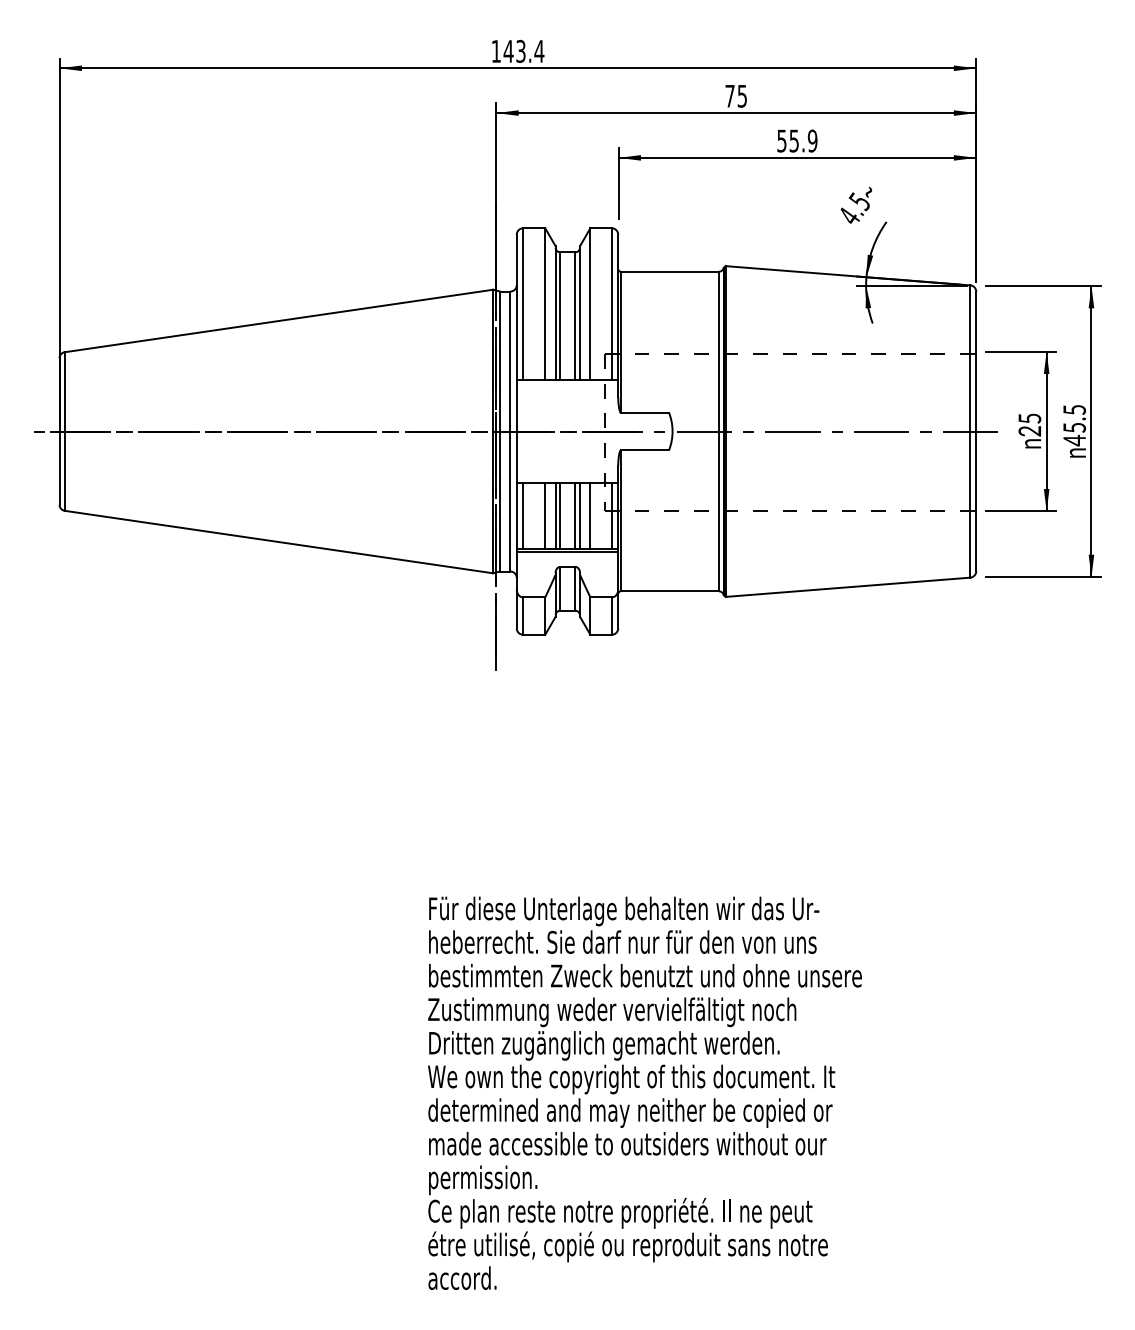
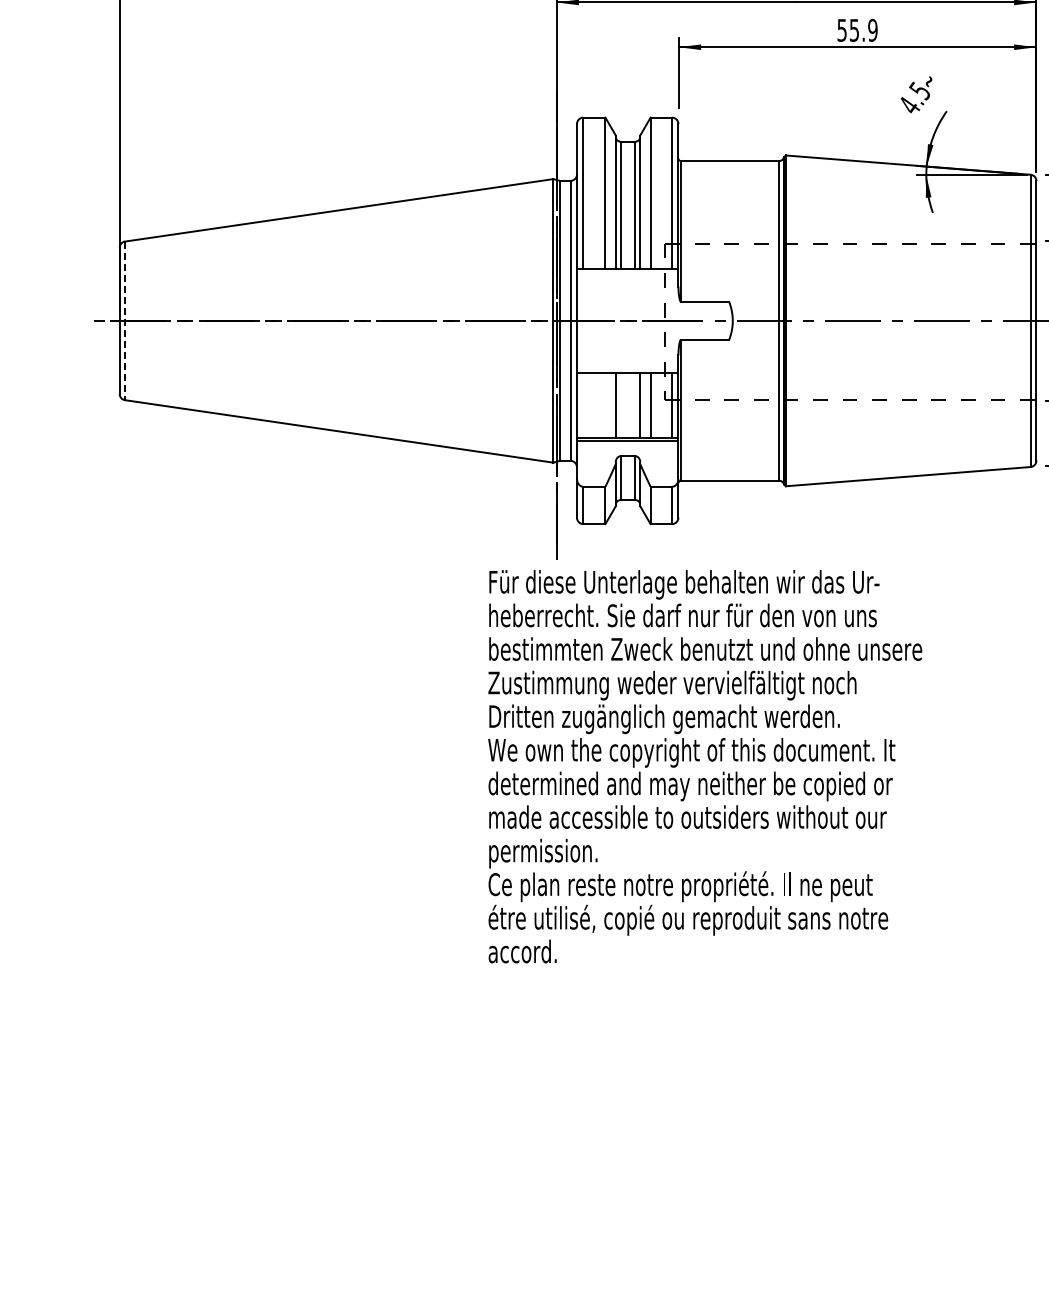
line: (64, 432) -> (124, 321), solid -> dashed
line: (523, 515) -> (583, 404), removed
line: (545, 515) -> (605, 404), removed
line: (560, 515) -> (620, 404), removed
line: (575, 515) -> (635, 404), removed
text: (644, 1092) -> (704, 765), moved

